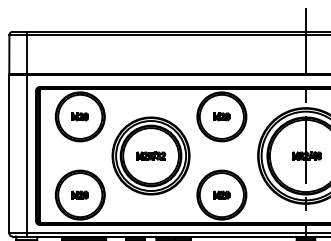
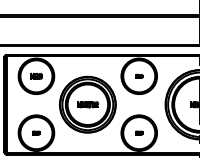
part: (221, 116) -> (138, 76), size x0.6
part: (79, 194) -> (35, 132), size x0.6
part: (221, 194) -> (138, 132), size x0.6

